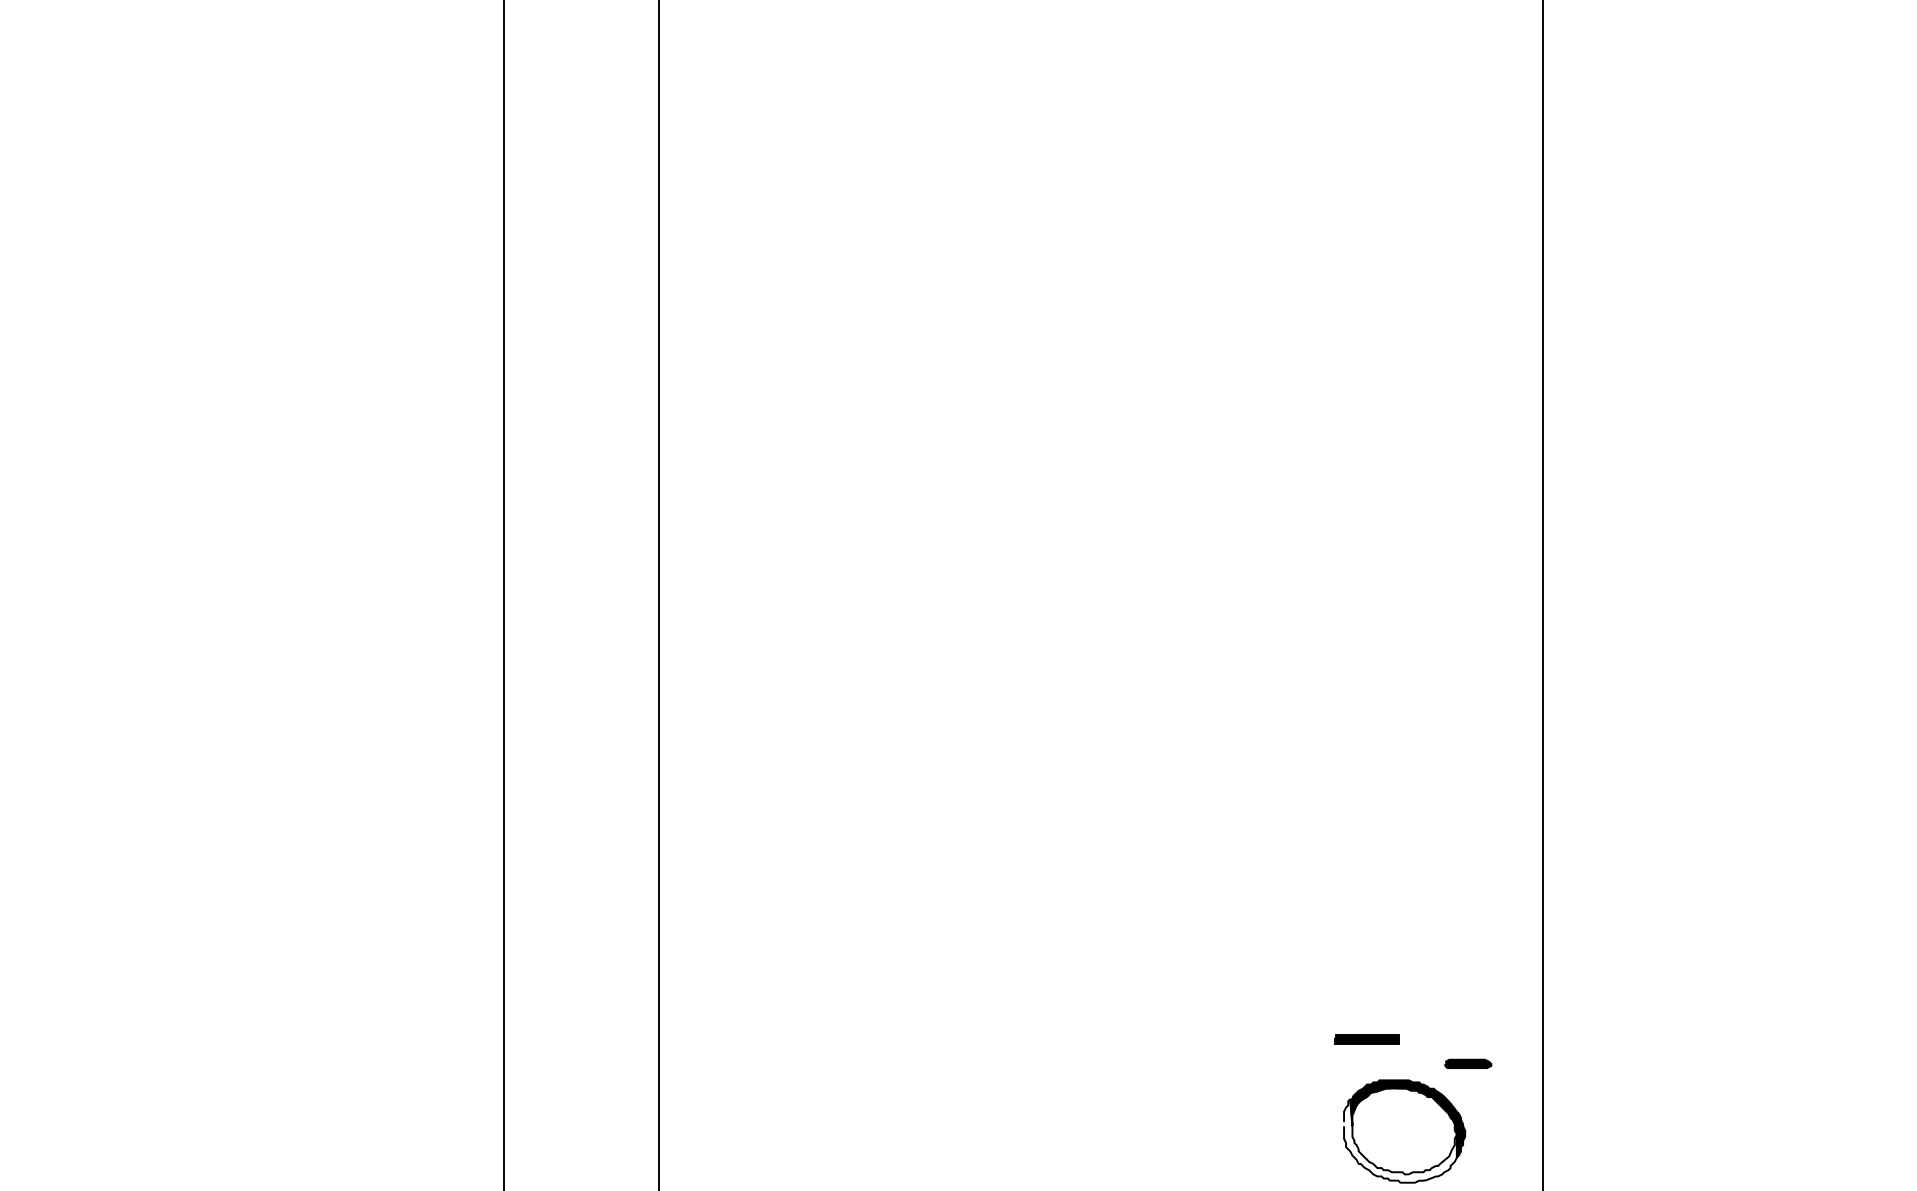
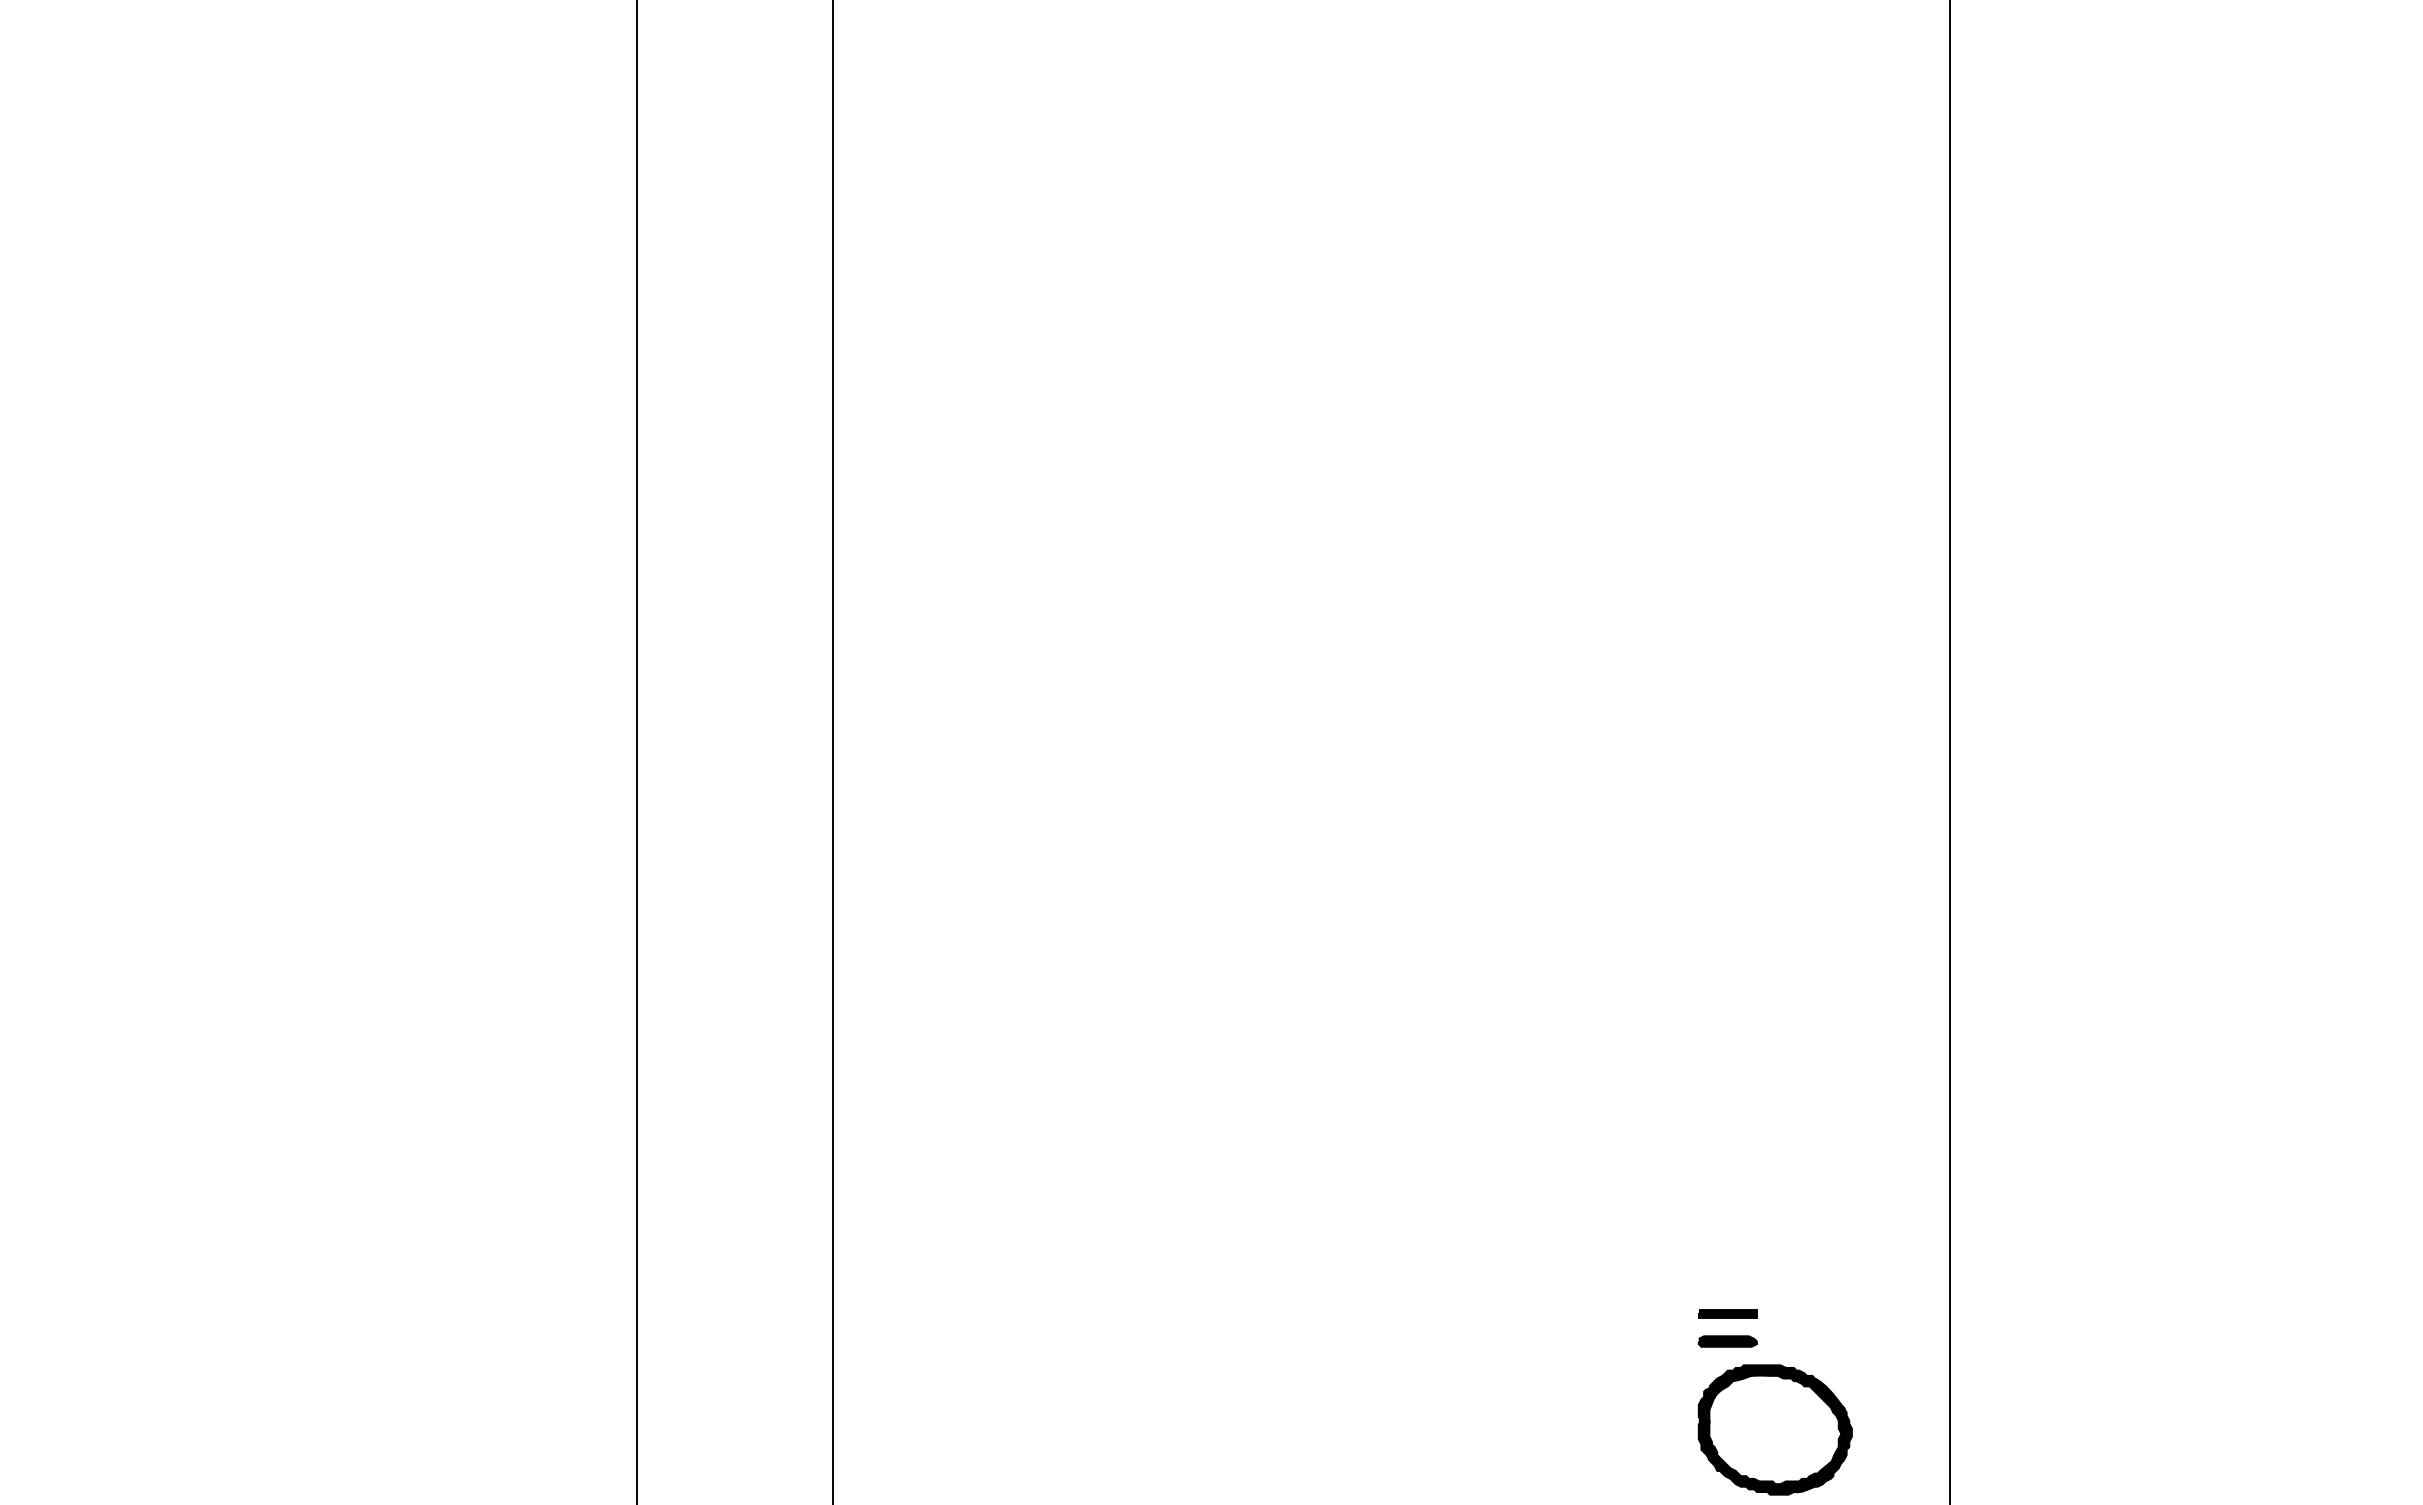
part: (1366, 1039) -> (1727, 1313), size x0.71
part: (1468, 1063) -> (1727, 1341), moved
fill: (1399, 1140) -> (1769, 1441), added

